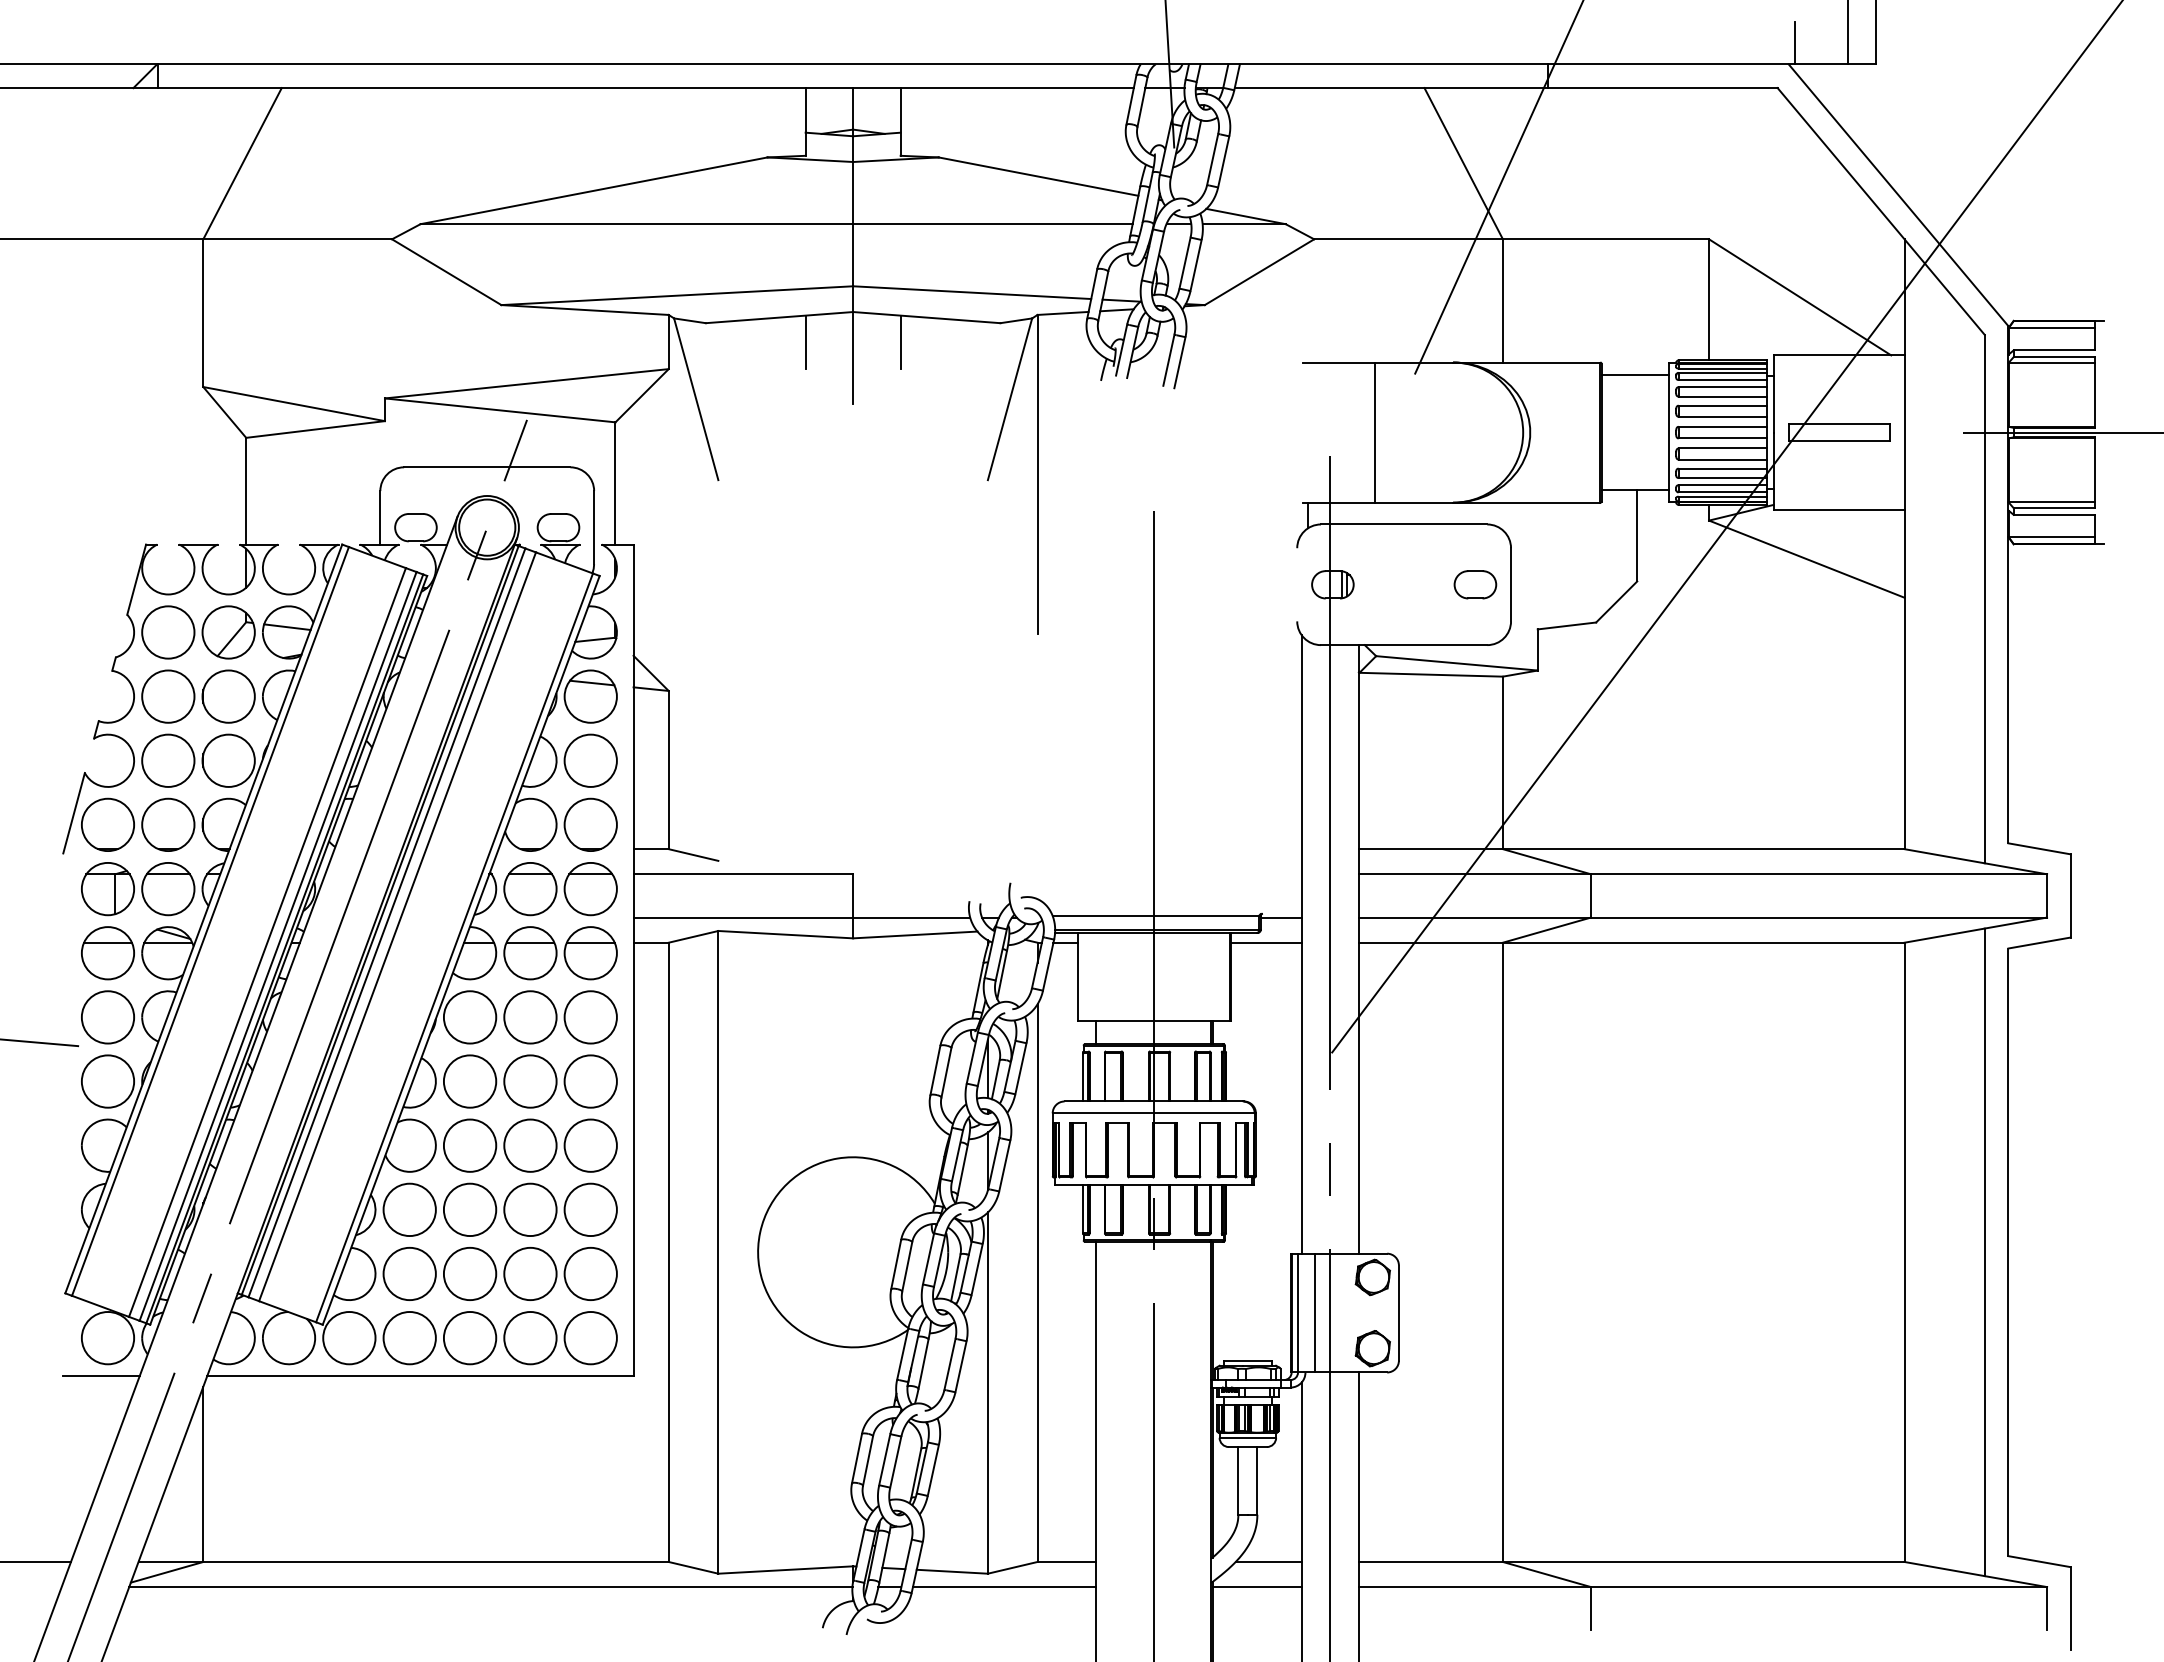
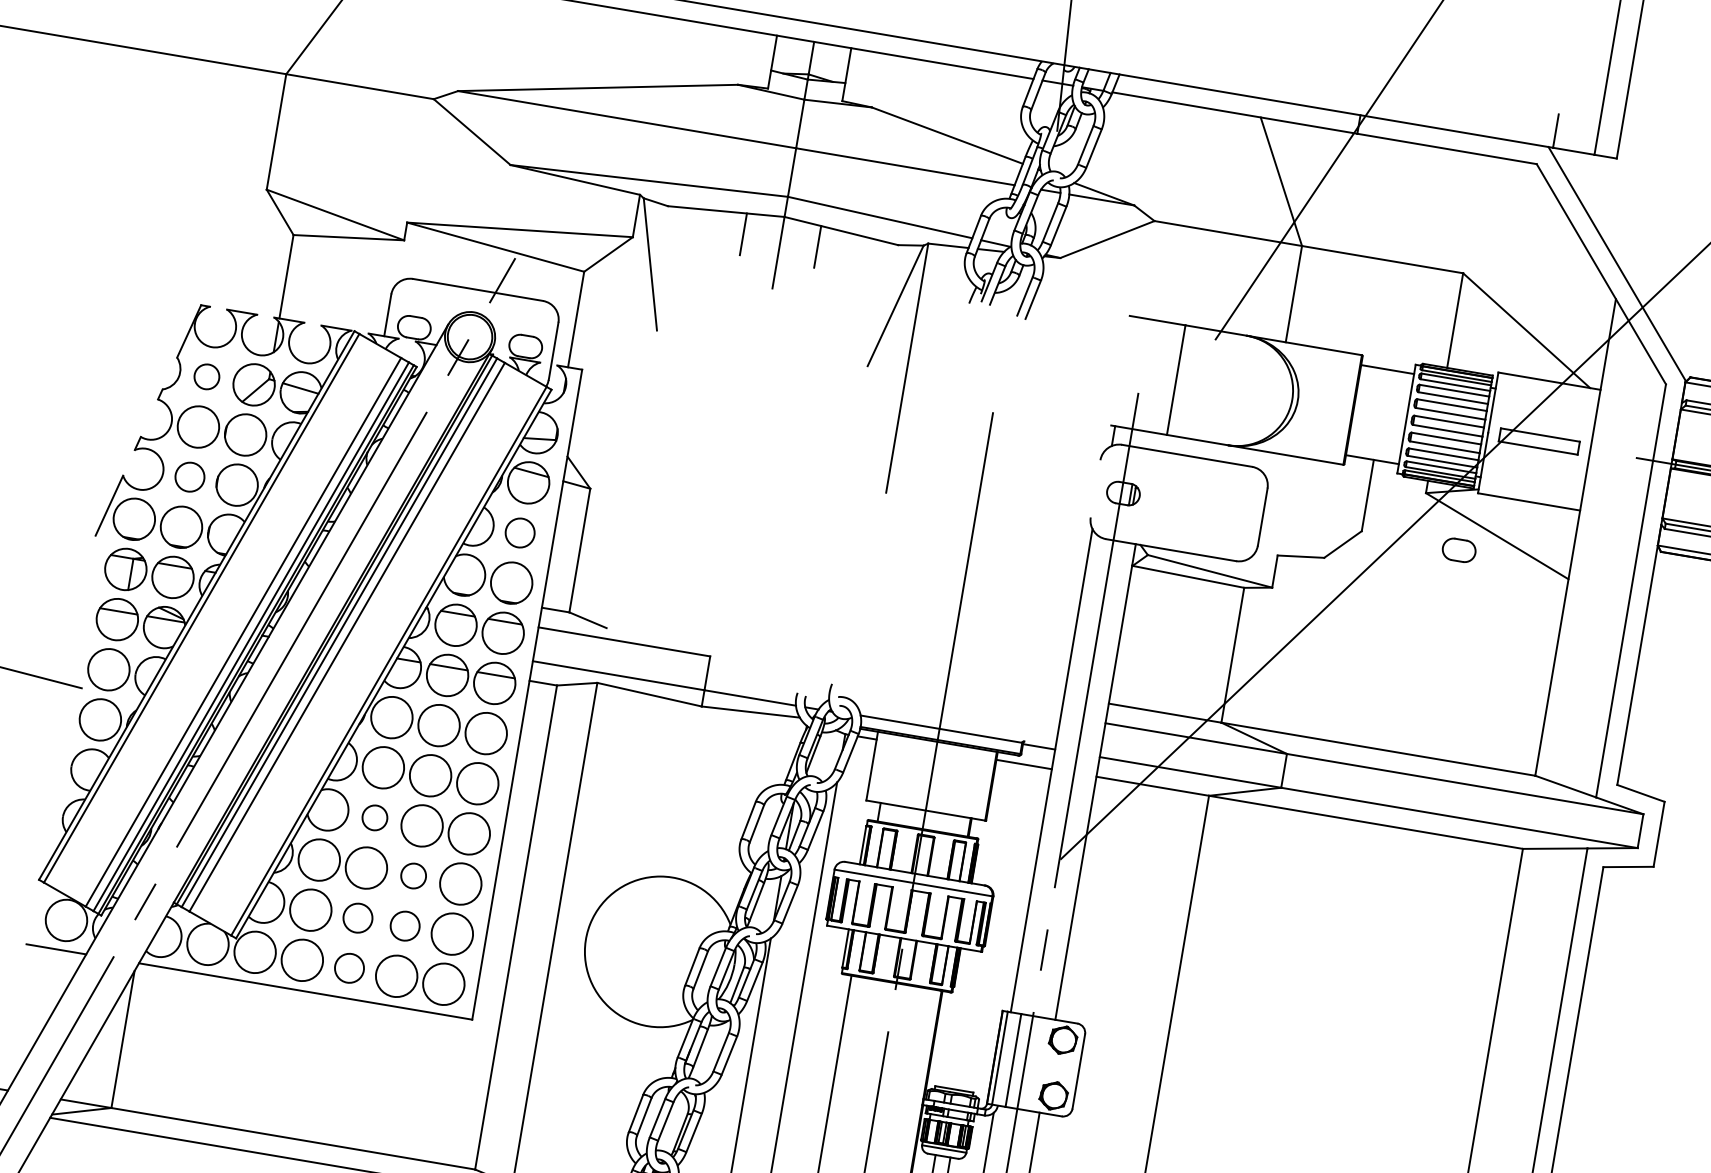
part: (1475, 584) -> (1459, 550), moved
circle: (168, 632) -> (207, 376), size x0.6
circle: (168, 760) -> (190, 476), size x0.7
circle: (590, 760) -> (519, 532), size x0.7
circle: (469, 1145) -> (374, 817), size x0.6
circle: (530, 1209) -> (413, 875), size x0.6
circle: (469, 1273) -> (357, 917), size x0.7
circle: (530, 1273) -> (405, 925), size x0.7
circle: (469, 1337) -> (349, 967), size x0.7

